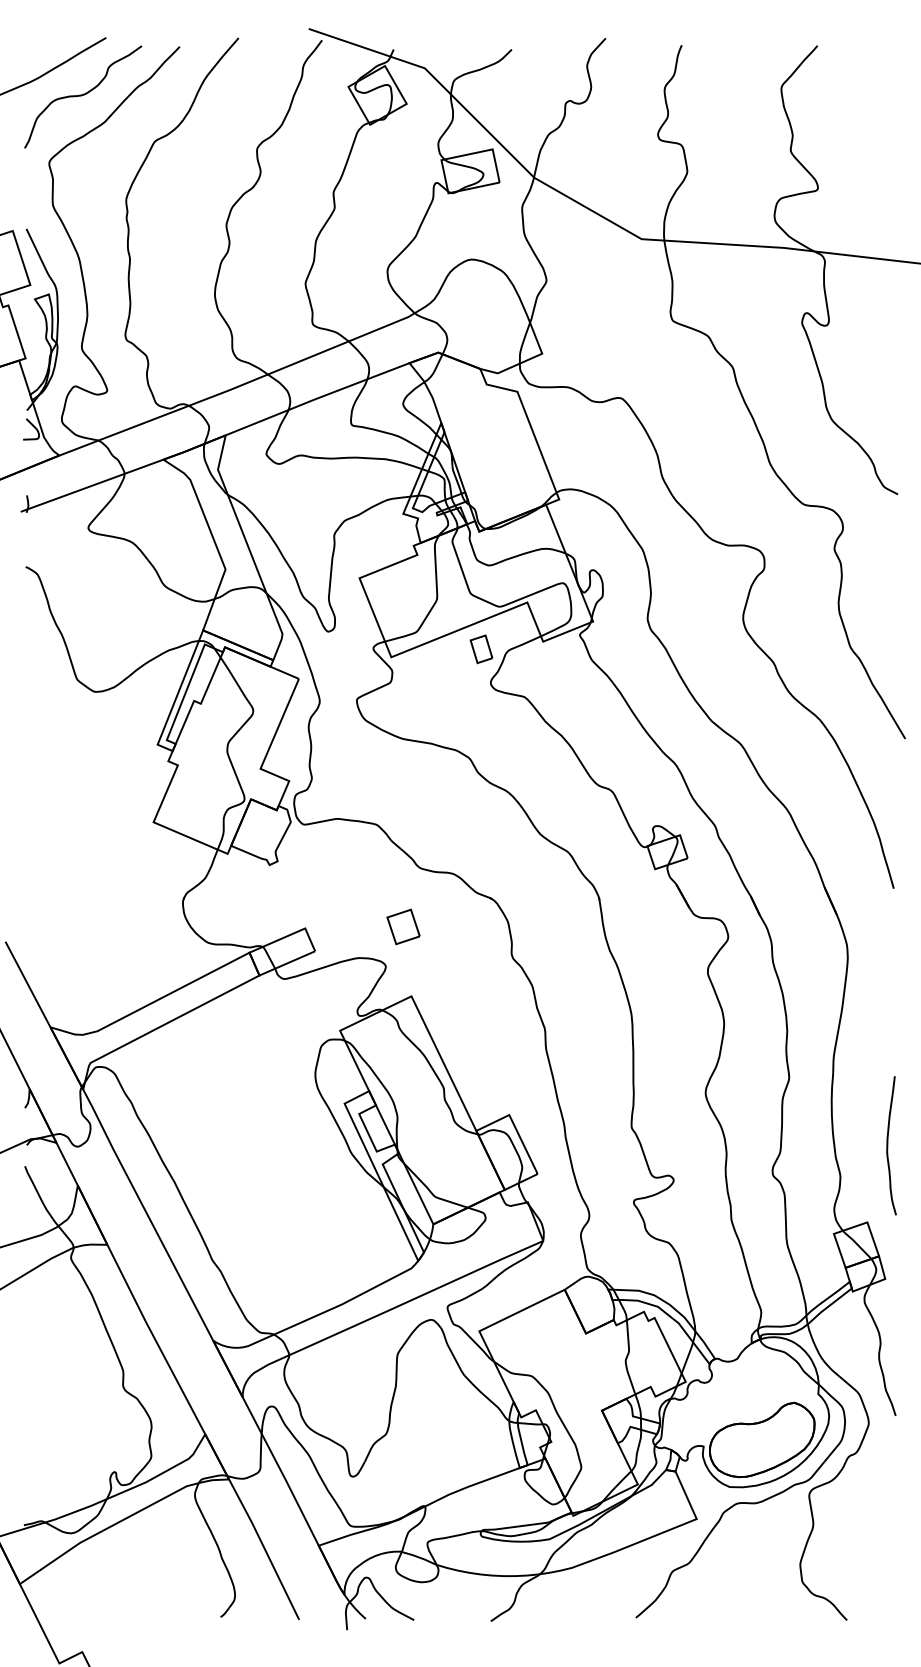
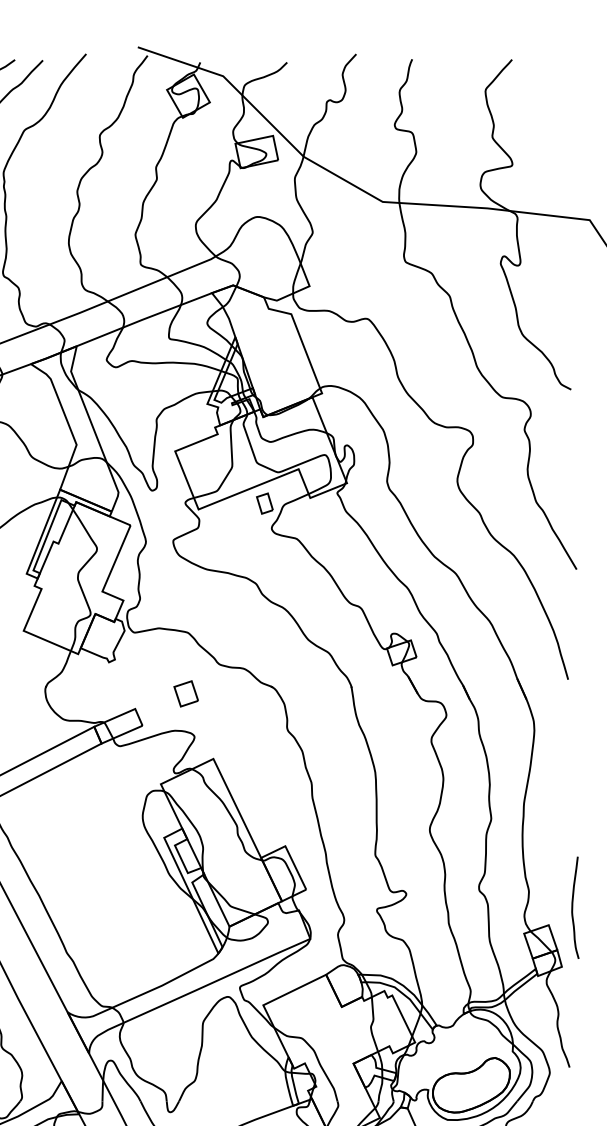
part: (403, 926) -> (186, 693), moved
curve: (888, 1145) -> (573, 907), moved

